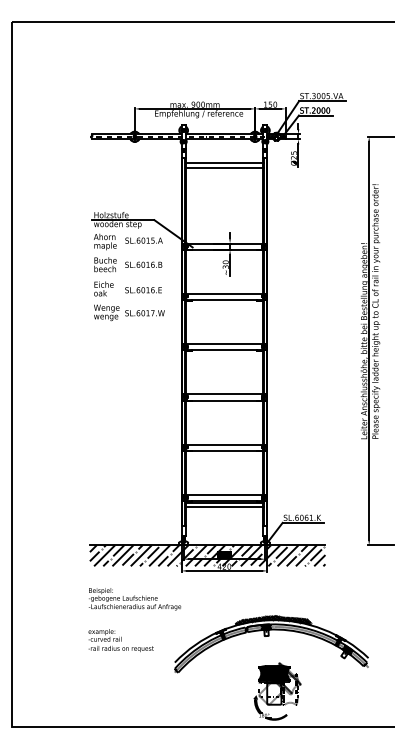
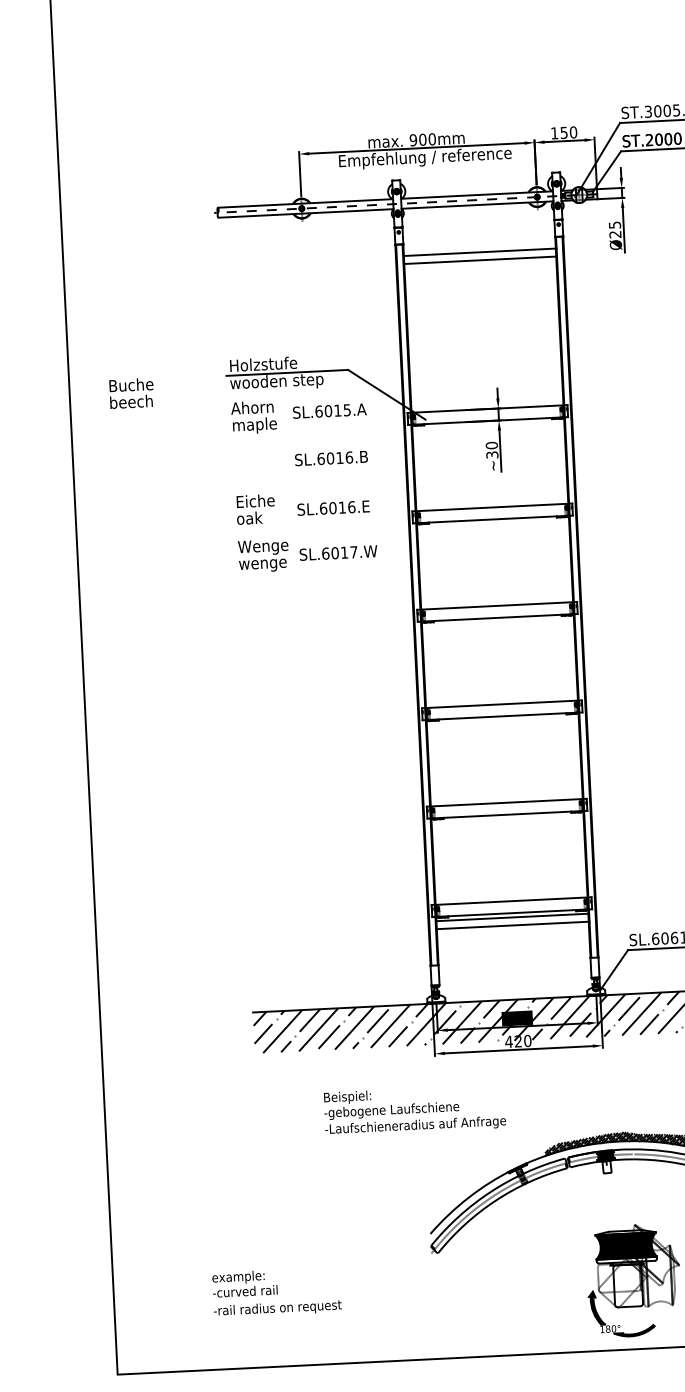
text: (105, 264) -> (131, 392), moved
text: (134, 599) -> (413, 1110), moved
text: (120, 640) -> (275, 1292), moved

